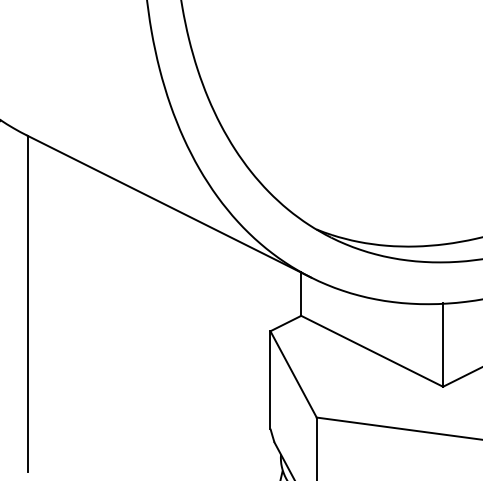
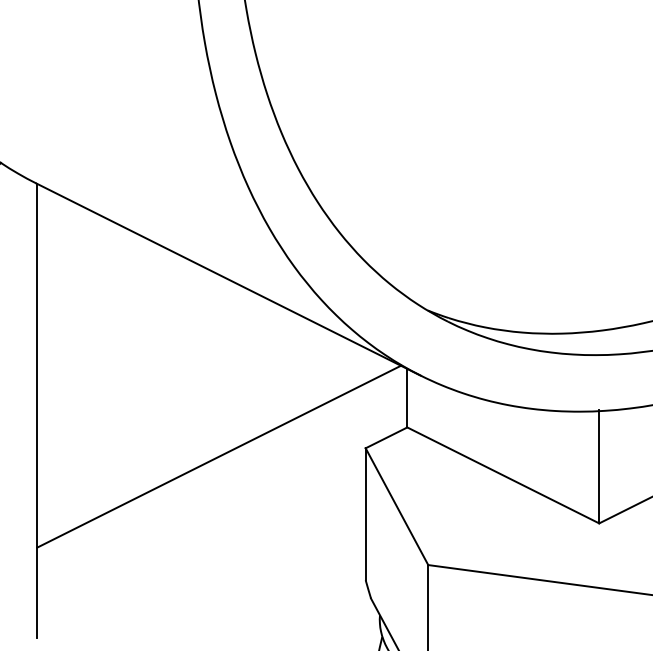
line: (161, 337) -> (218, 456), added

